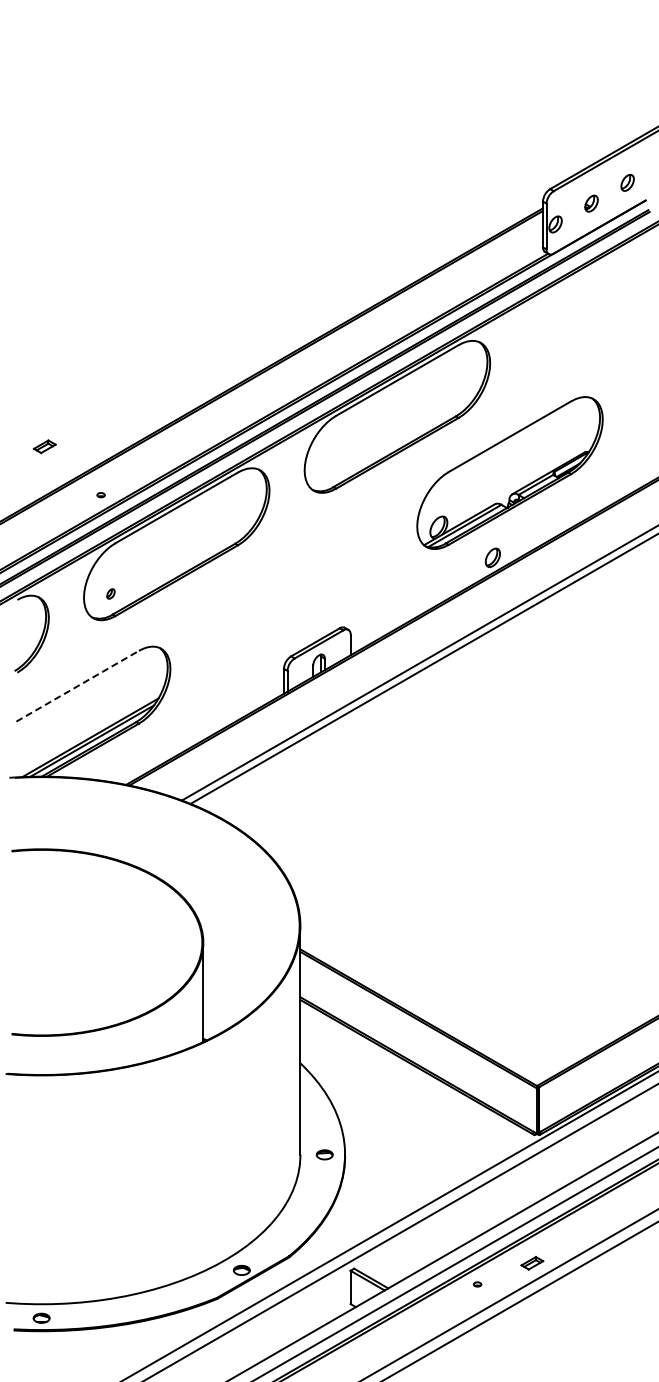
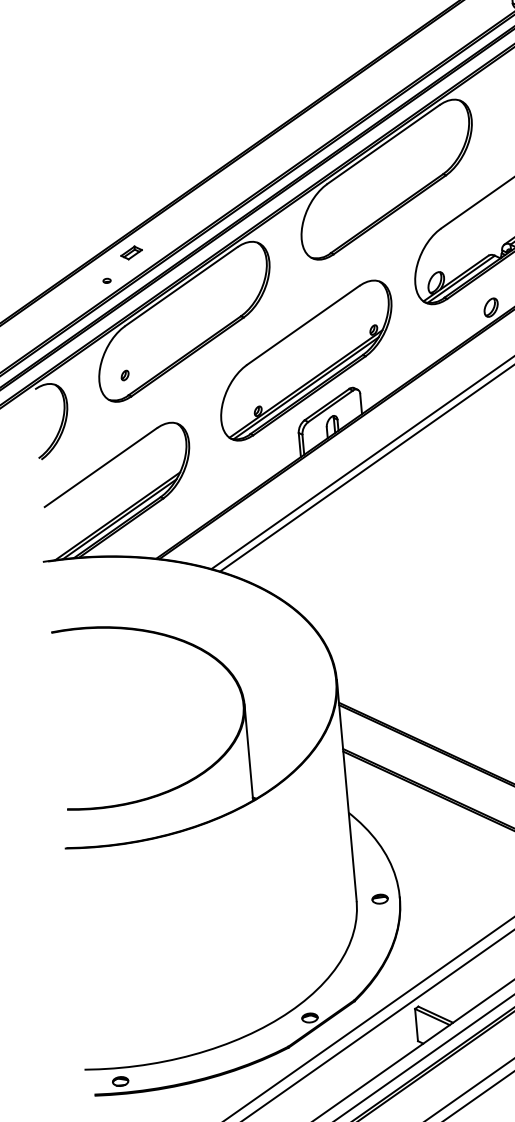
part: (44, 446) -> (131, 252), moved
part: (297, 595) -> (305, 360), added
line: (77, 686) -> (100, 467), dashed -> solid

